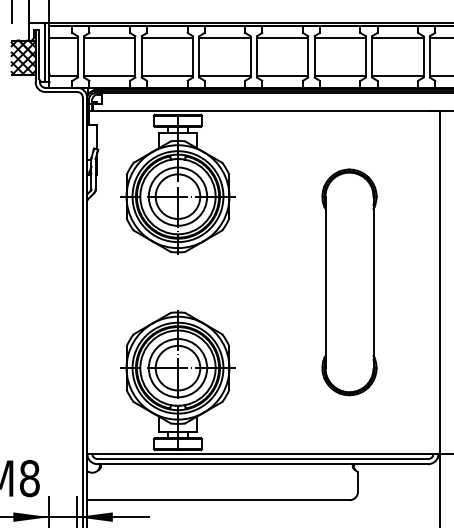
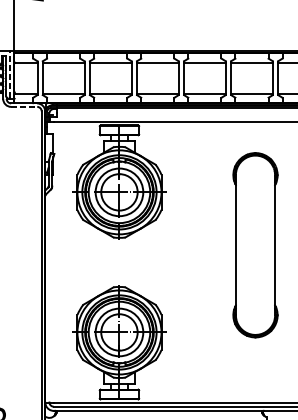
line: (44, 52) -> (10, 74), solid -> dashed
line: (61, 92) -> (24, 107), solid -> dashed
part: (349, 282) -> (255, 245), moved

